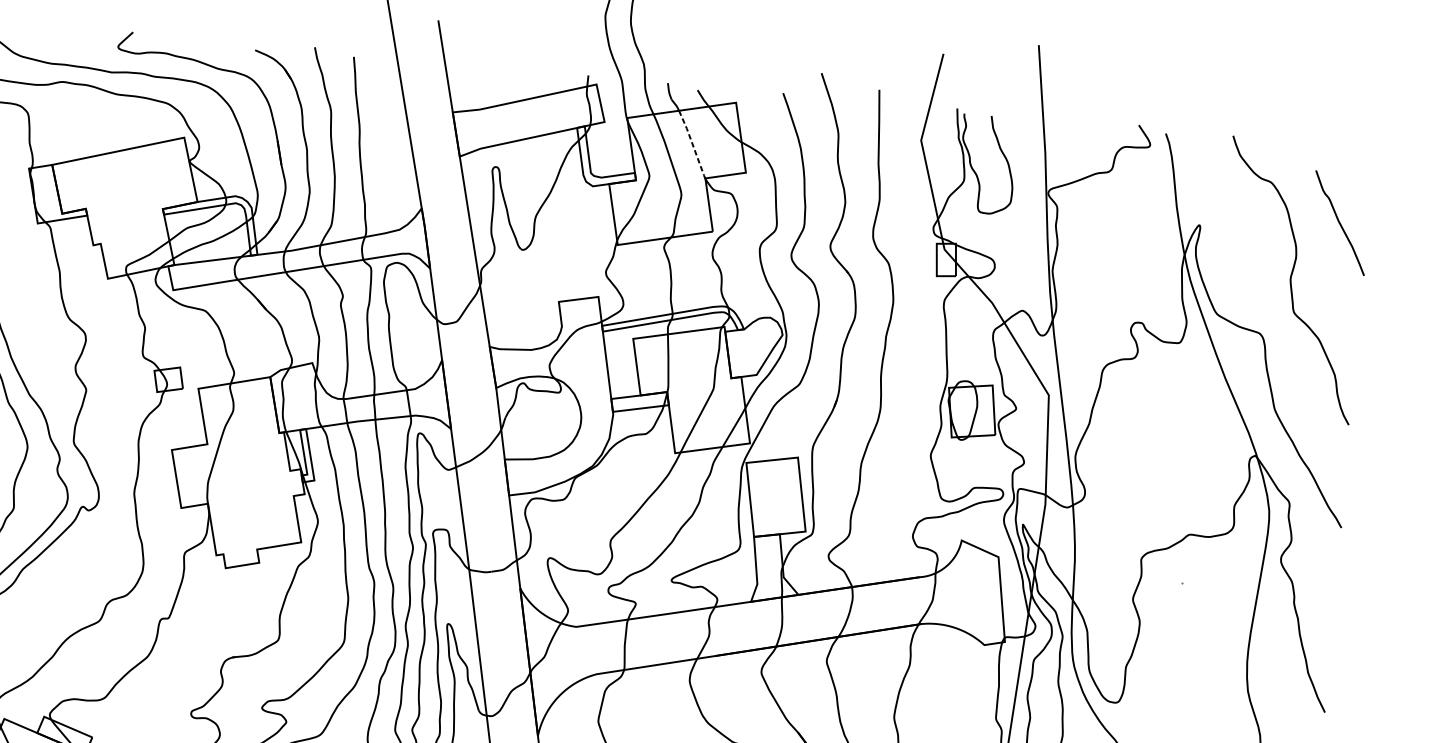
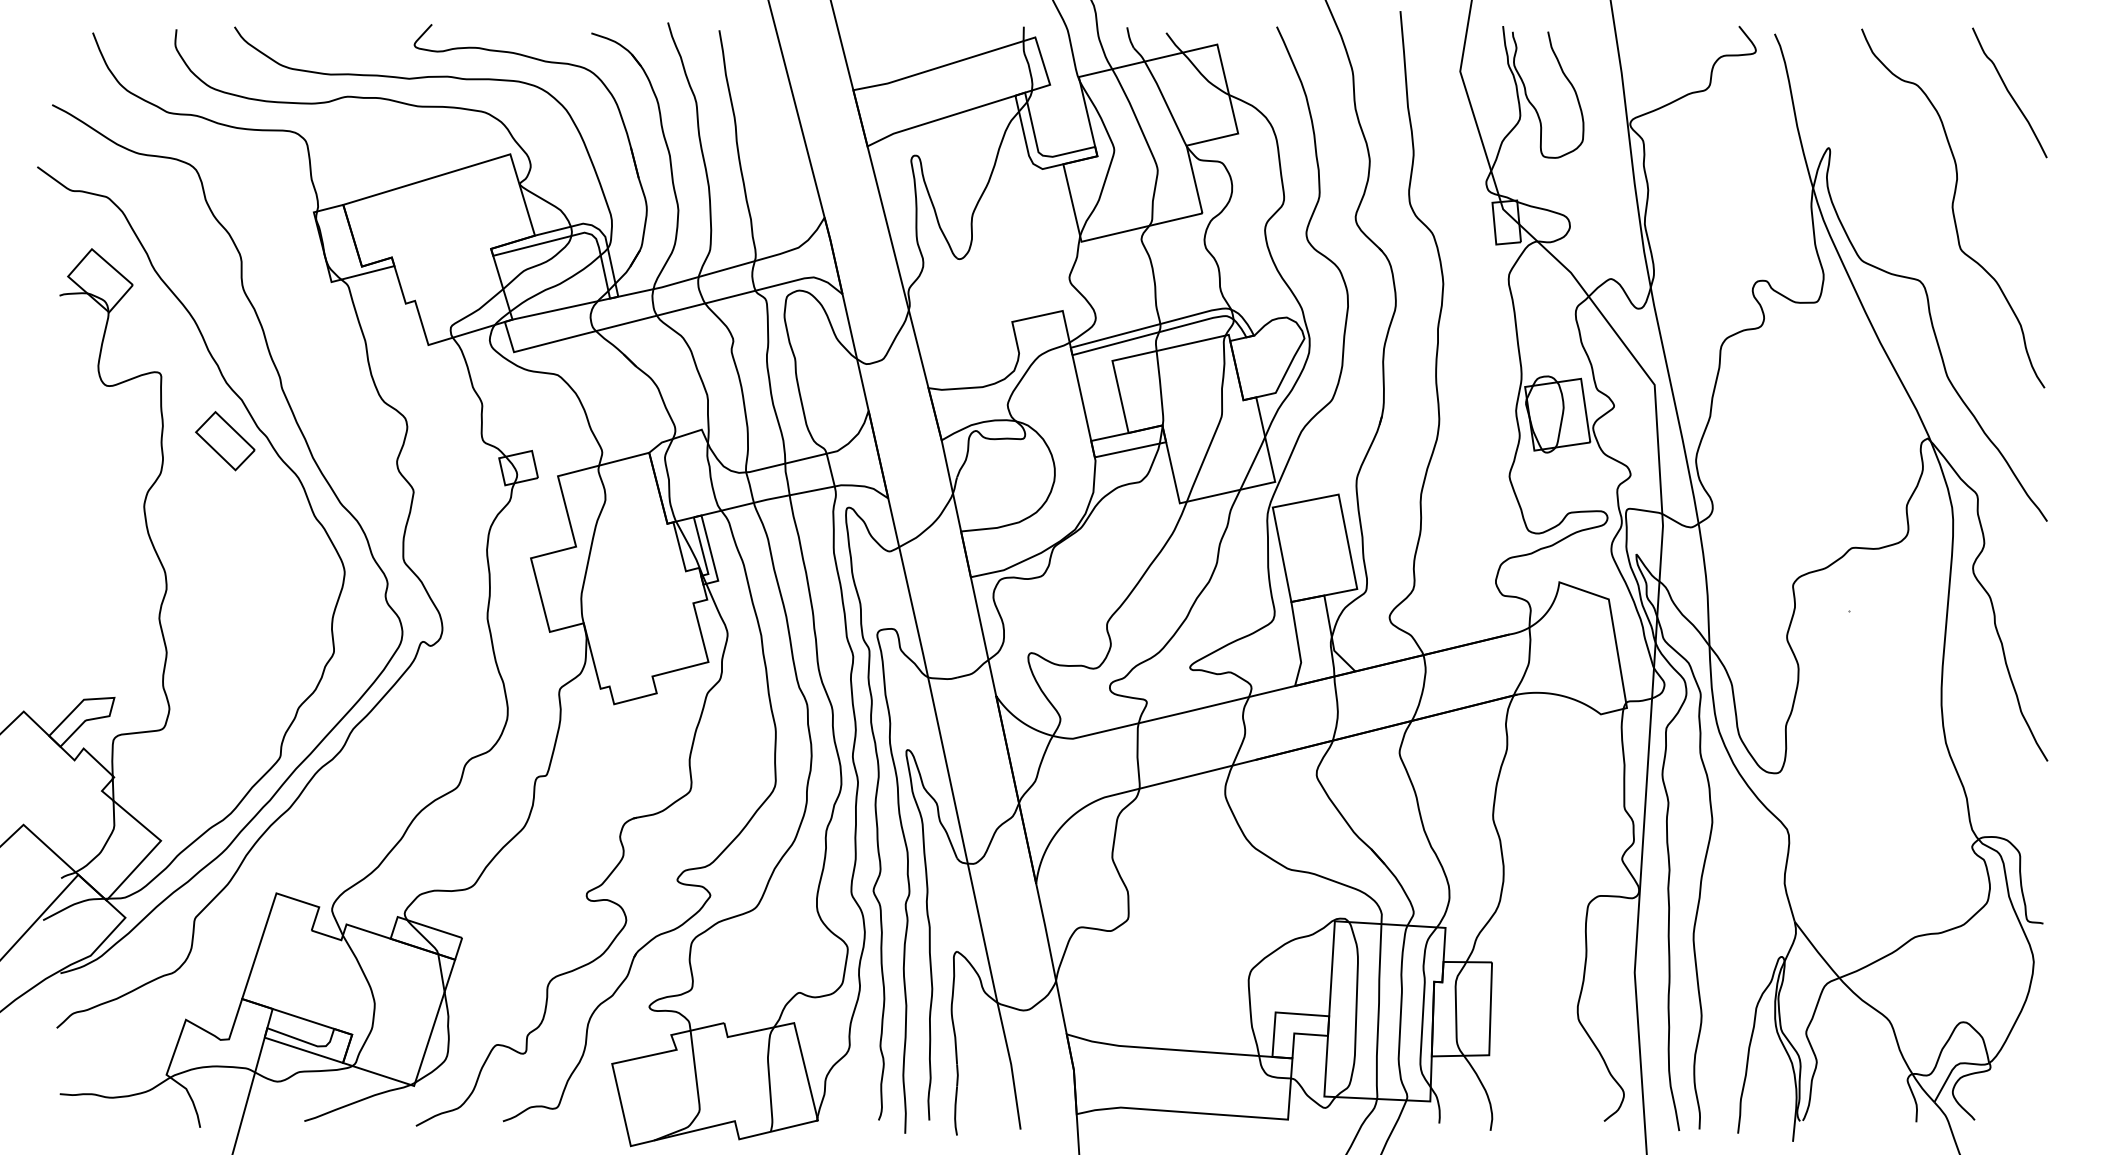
line: (692, 145) -> (1166, 104), dashed -> solid
curve: (1339, 222) -> (2009, 92), moved

